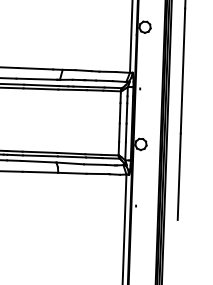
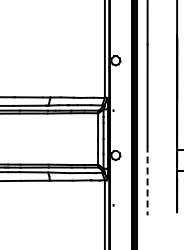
line: (179, 176) -> (147, 180), solid -> dashed

